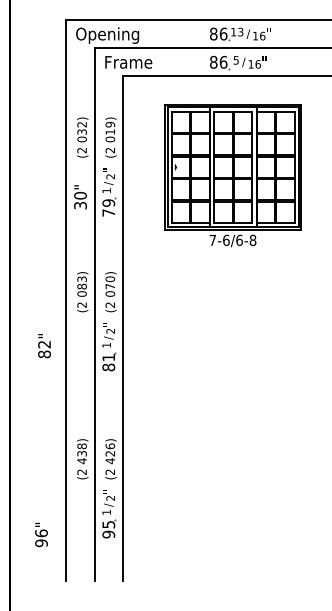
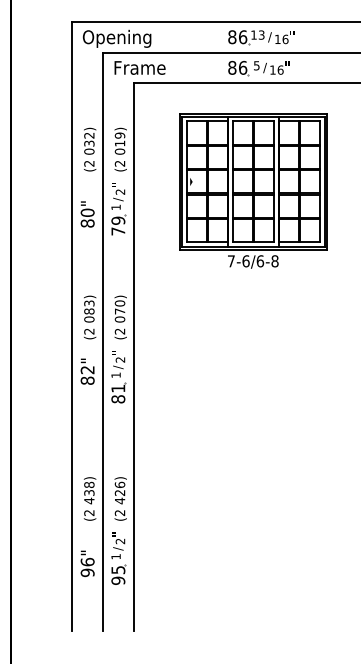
text: (80, 205) -> (87, 223), 30" -> 80"
text: (44, 346) -> (87, 372), moved
text: (41, 534) -> (87, 563), moved

